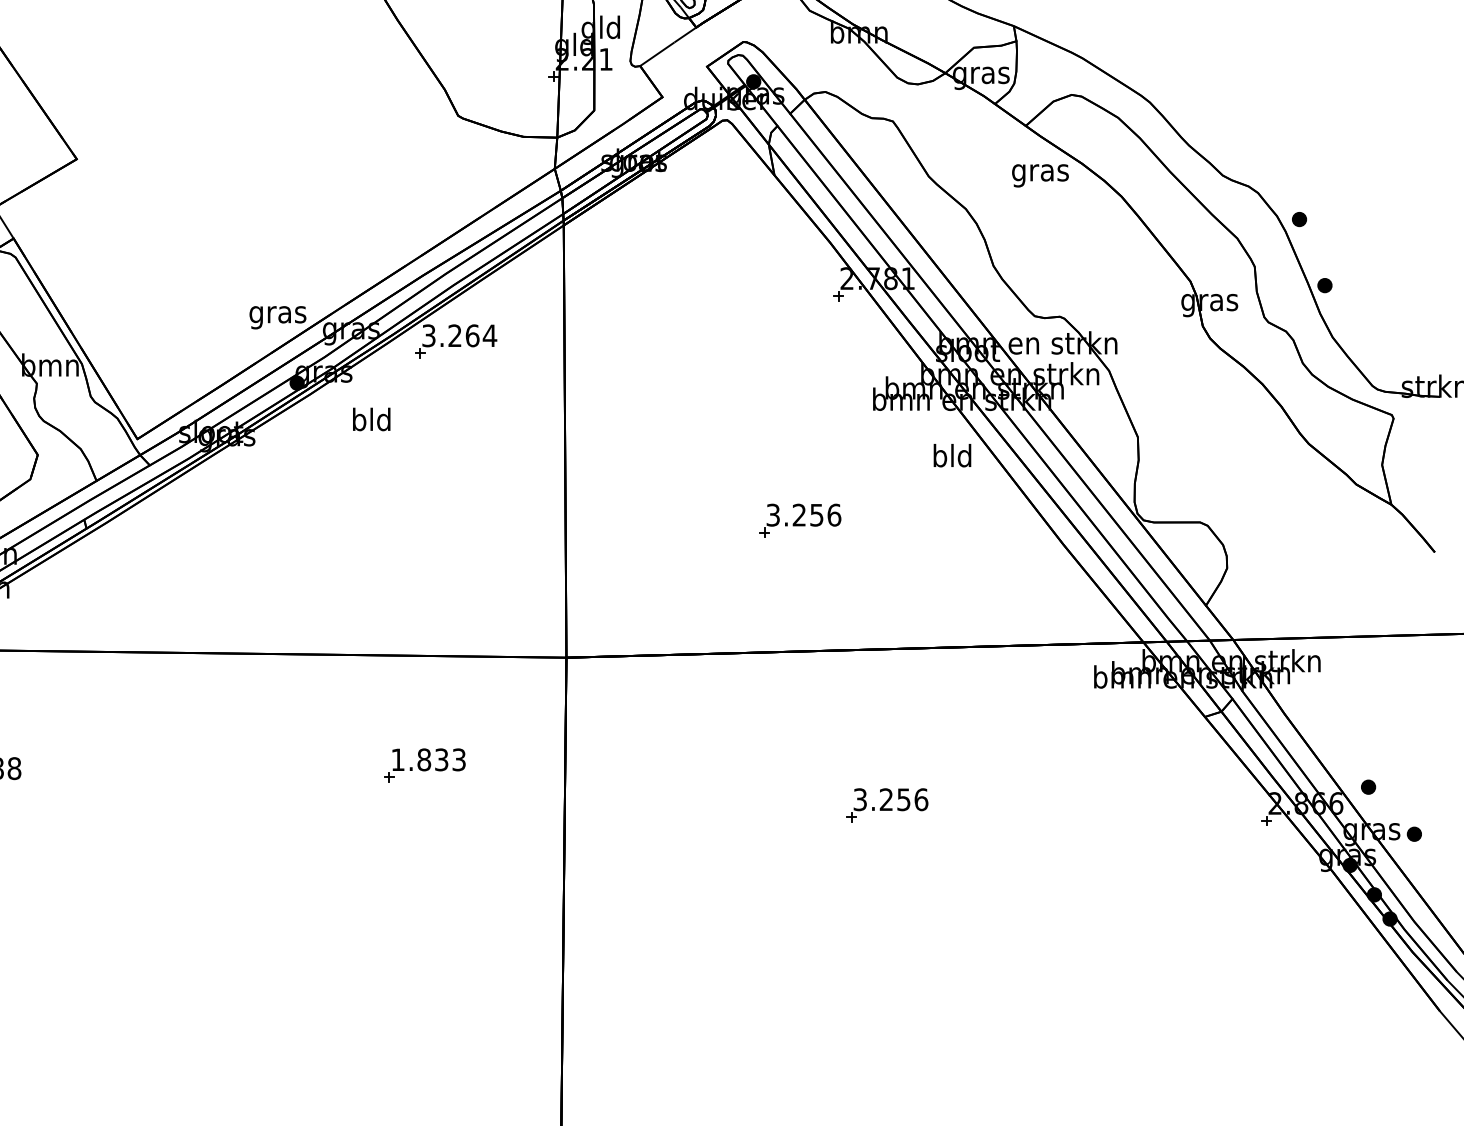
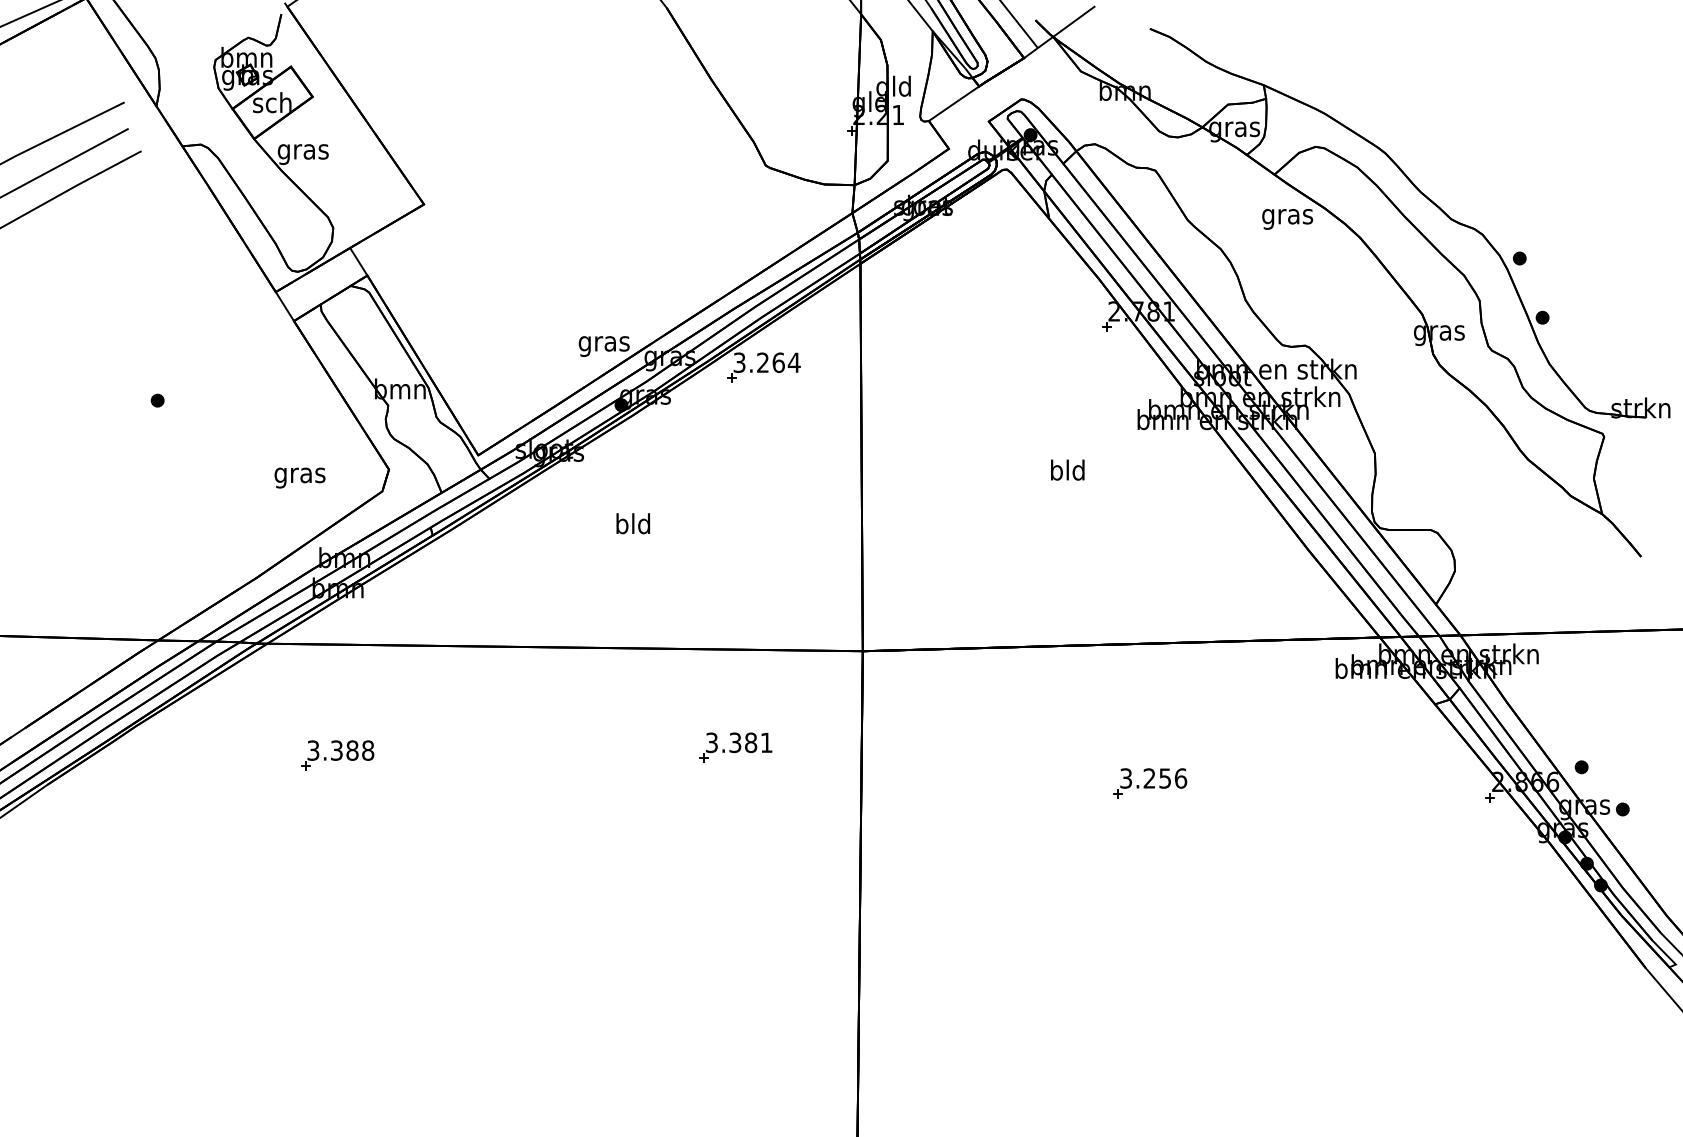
text: (370, 419) -> (632, 523), moved
text: (952, 454) -> (1067, 469), moved
part: (800, 520) -> (1072, 528), removed
text: (428, 759) -> (739, 742), 1.833 -> 3.381

